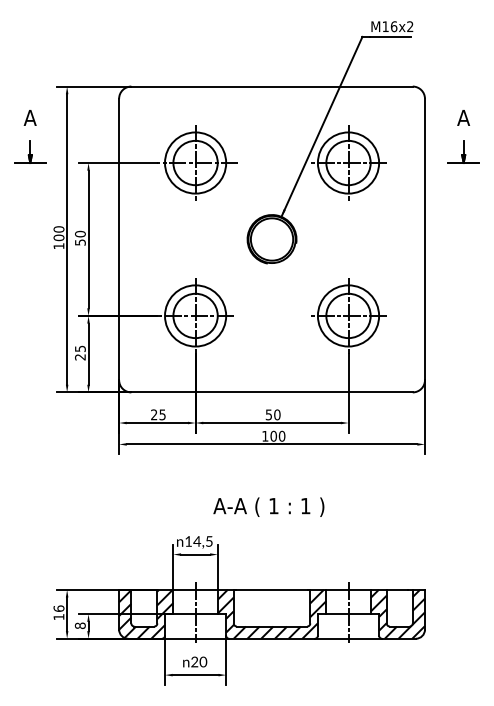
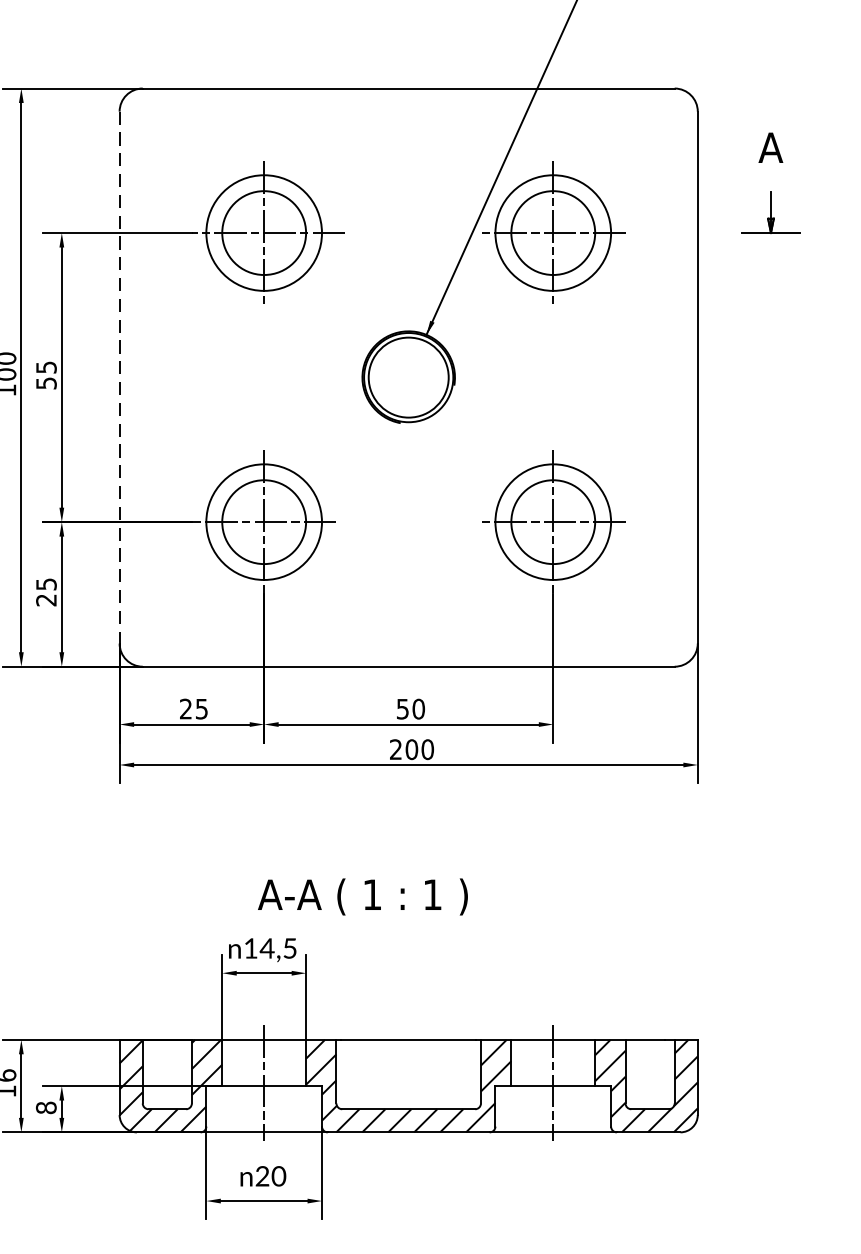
text: (80, 233) -> (46, 366), 50 -> 55
line: (119, 239) -> (120, 377), solid -> dashed
text: (265, 435) -> (396, 748), 100 -> 200
text: (268, 506) -> (362, 895), moved

